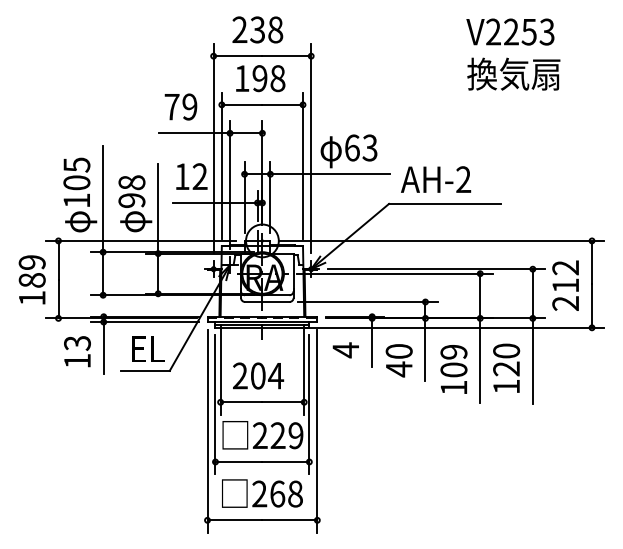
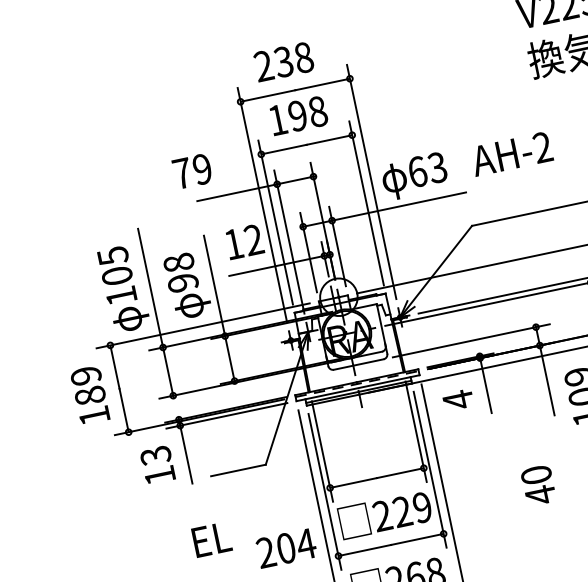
text: (180, 106) -> (191, 170), moved
text: (436, 179) -> (512, 153), moved
text: (148, 348) -> (212, 538), moved
text: (398, 360) -> (537, 485), moved
text: (258, 375) -> (286, 547), moved

